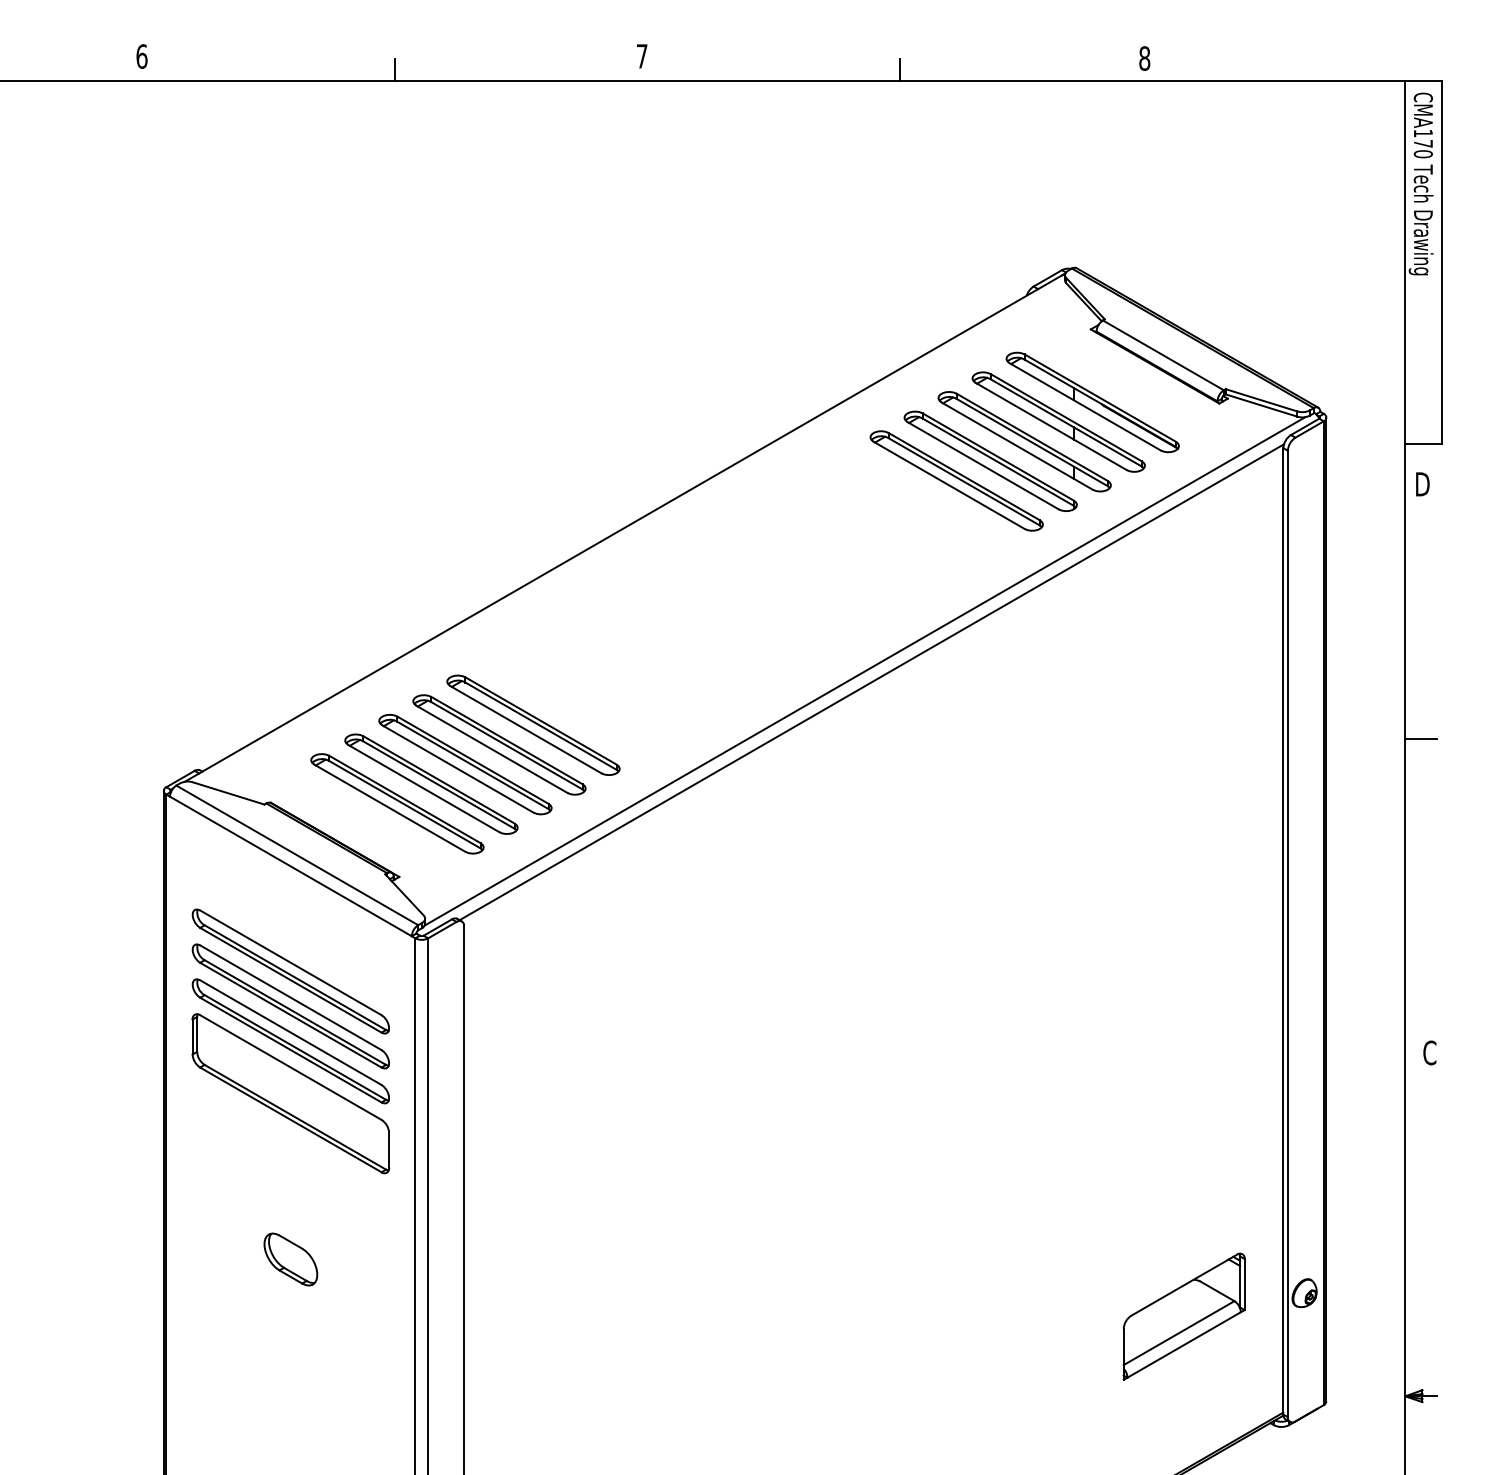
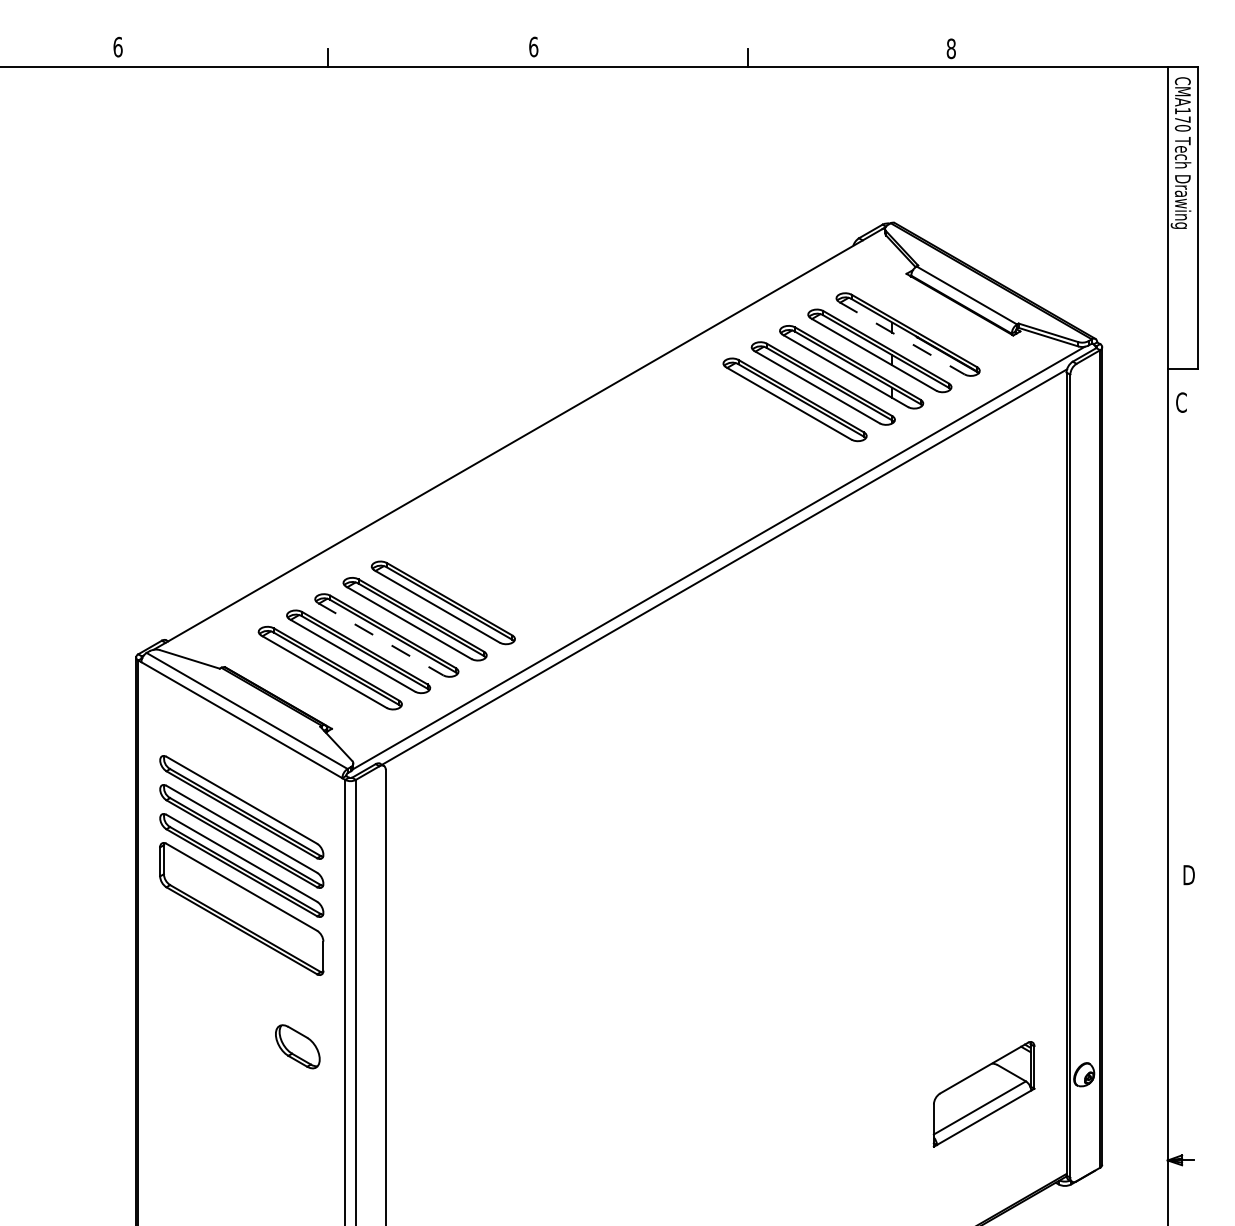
text: (641, 55) -> (533, 46), 7 -> 6
line: (1084, 407) -> (901, 338), solid -> dashed
text: (1422, 484) -> (1182, 402), D -> C
line: (1420, 739) -> (1180, 614), removed
line: (457, 769) -> (380, 639), solid -> dashed
text: (1430, 1052) -> (1188, 874), C -> D
part: (290, 1259) -> (297, 1046), moved

